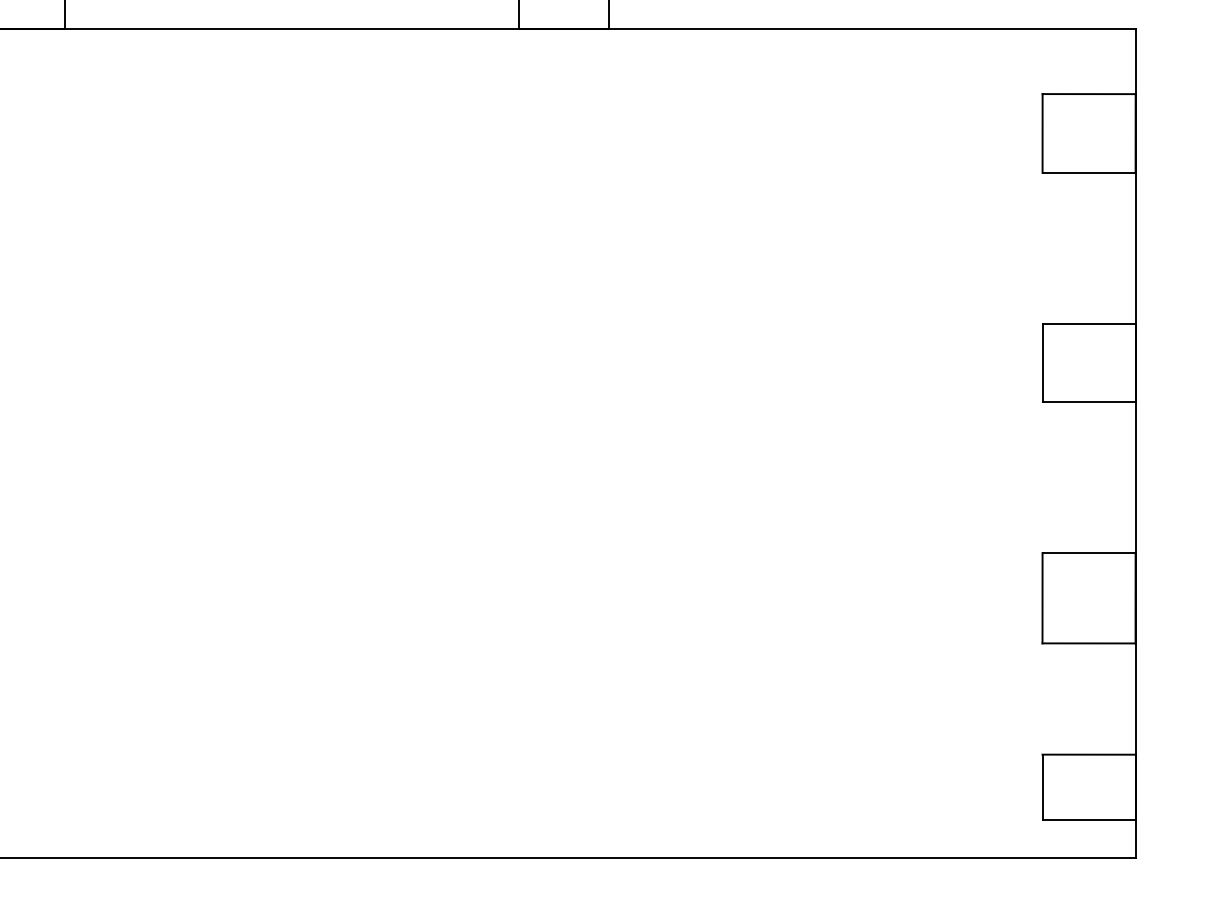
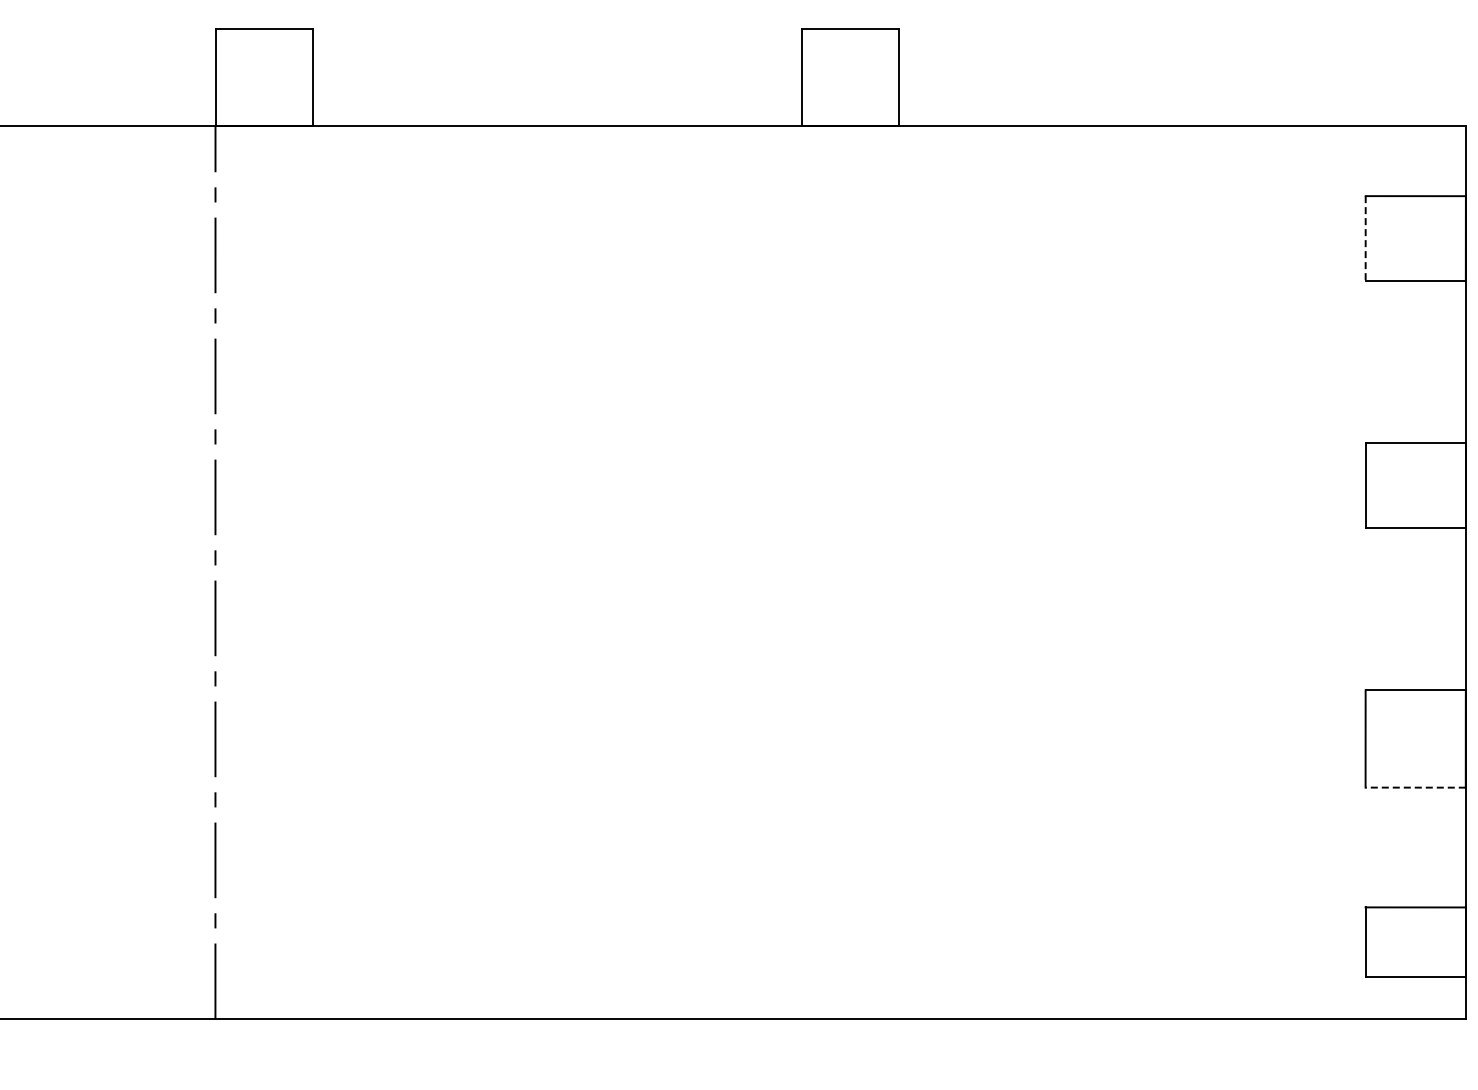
line: (1042, 134) -> (1365, 239), solid -> dashed
line: (1088, 643) -> (1415, 787), solid -> dashed

